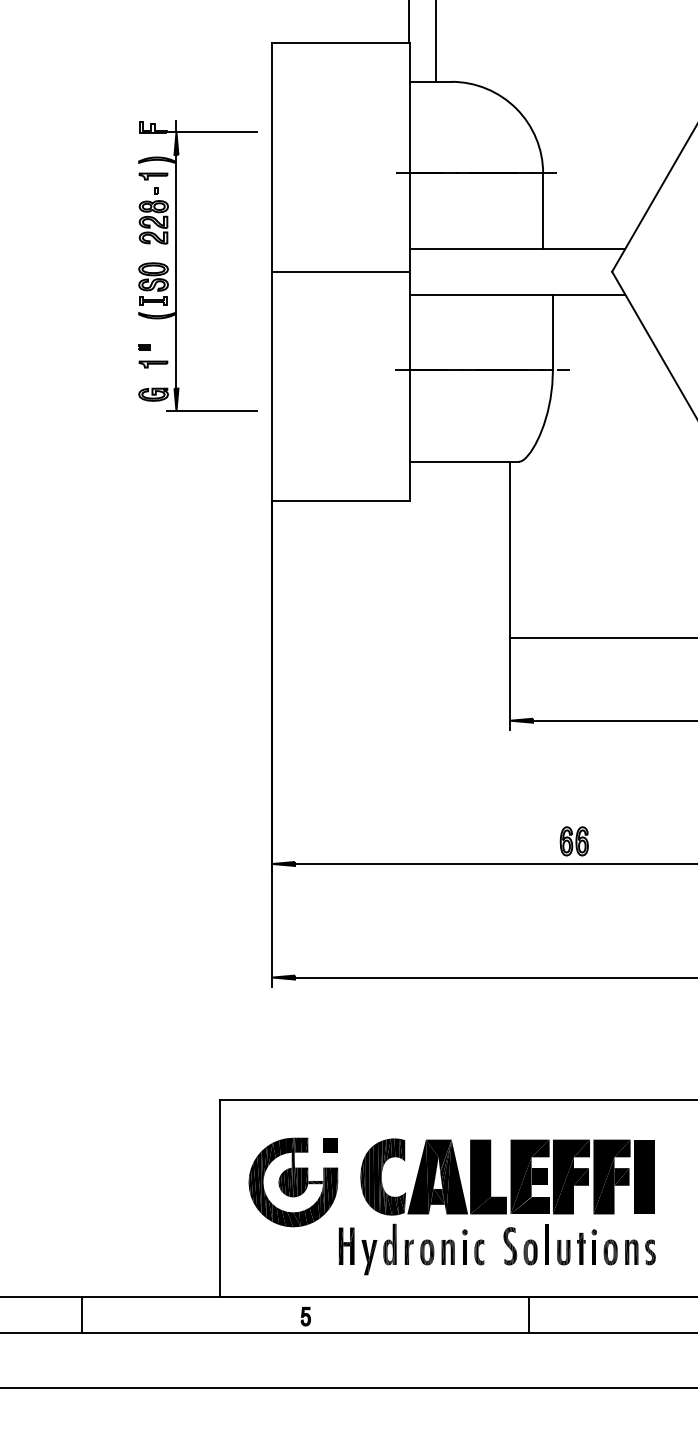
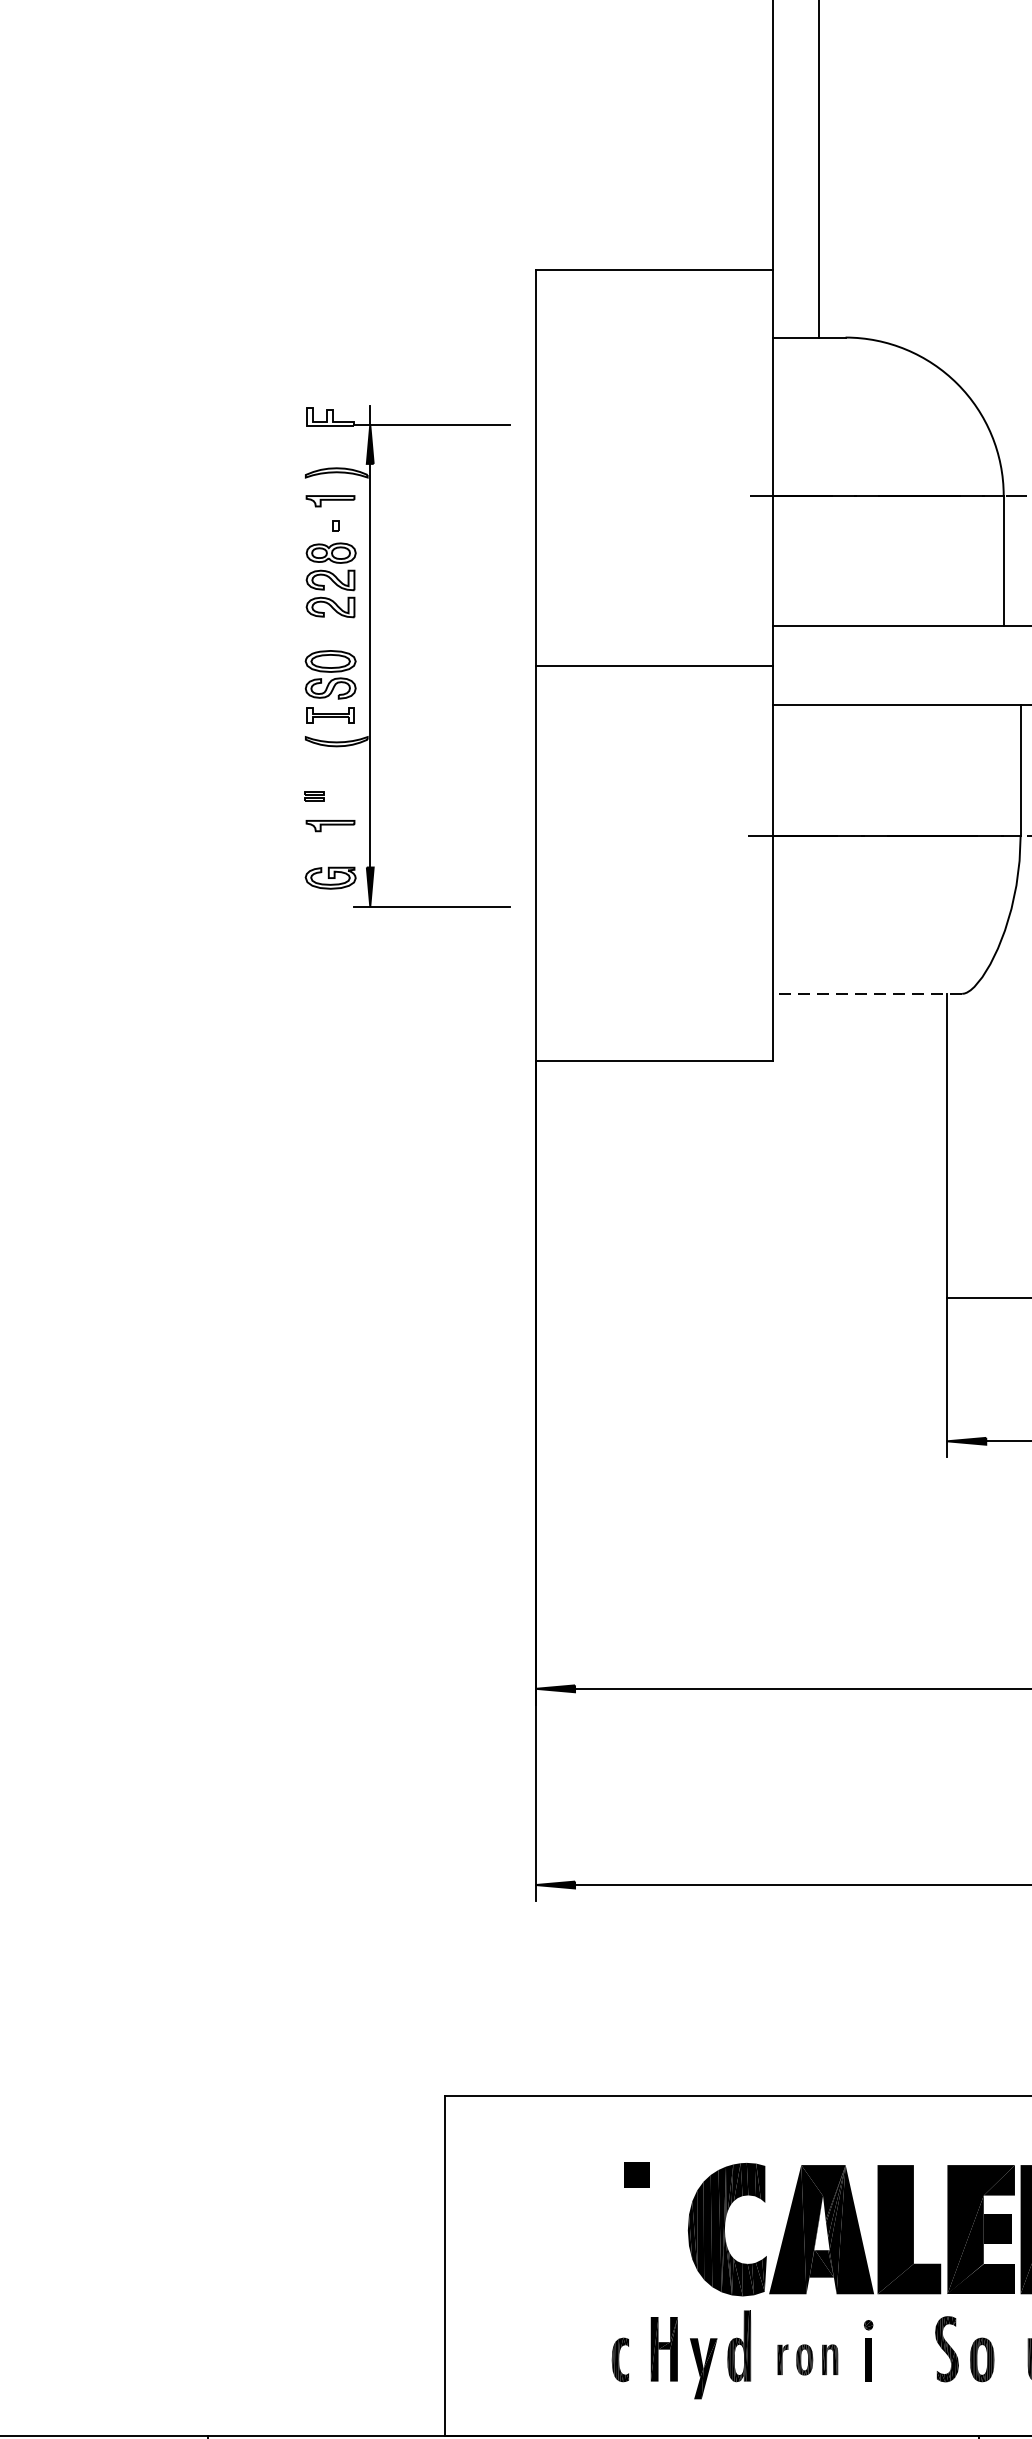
line: (464, 461) -> (867, 993), solid -> dashed
part: (293, 1182) -> (572, 2239), removed
line: (546, 1244) -> (1009, 2346), removed
part: (429, 1252) -> (807, 2360), size x0.7
part: (479, 1252) -> (620, 2360), moved

